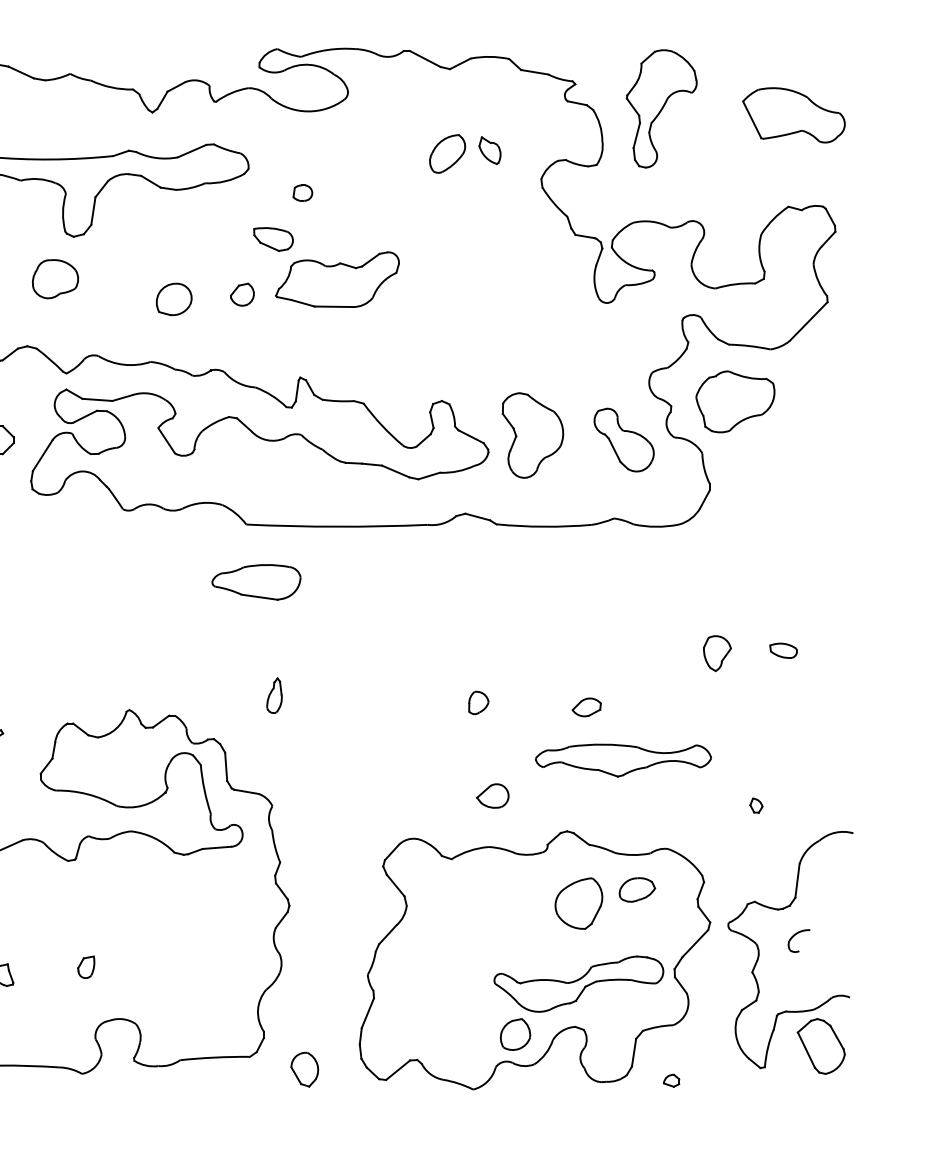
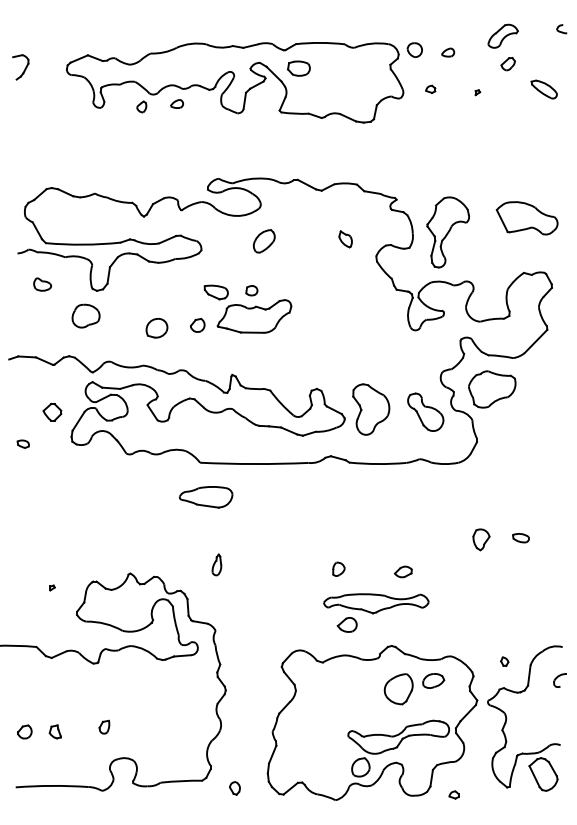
part: (660, 108) -> (447, 232), moved
part: (446, 154) -> (263, 241), moved
part: (302, 192) -> (251, 290), moved
part: (623, 760) -> (376, 603), moved
part: (755, 805) -> (504, 661), moved
part: (797, 940) -> (559, 680), moved
part: (303, 1069) -> (234, 788), size x0.62

